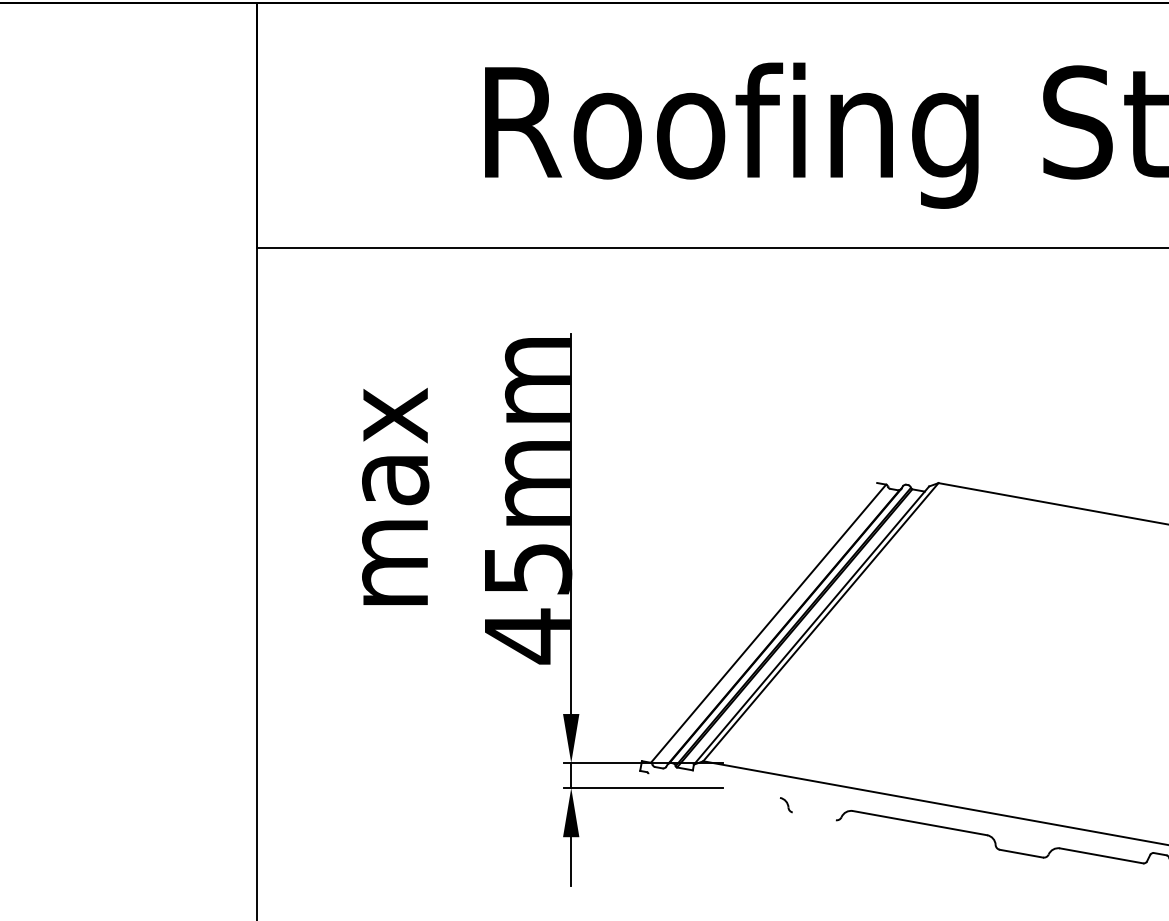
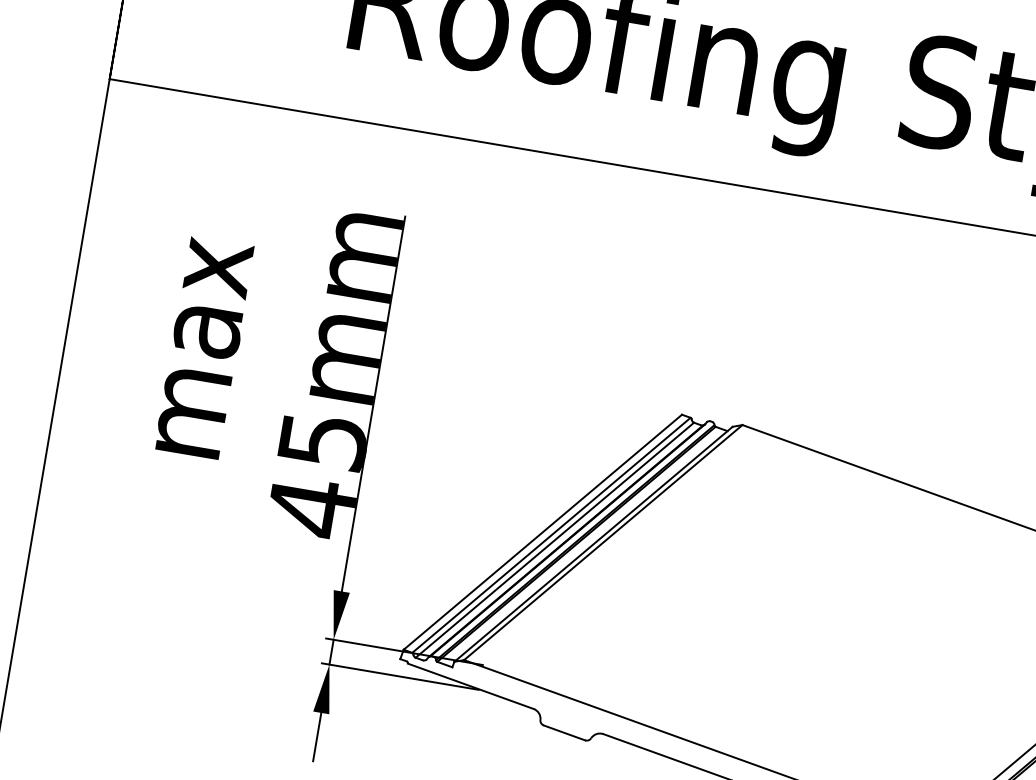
line: (759, 622) -> (542, 532), added
line: (772, 627) -> (554, 539), added
line: (714, 785) -> (471, 685), added
line: (813, 816) -> (563, 732), added

